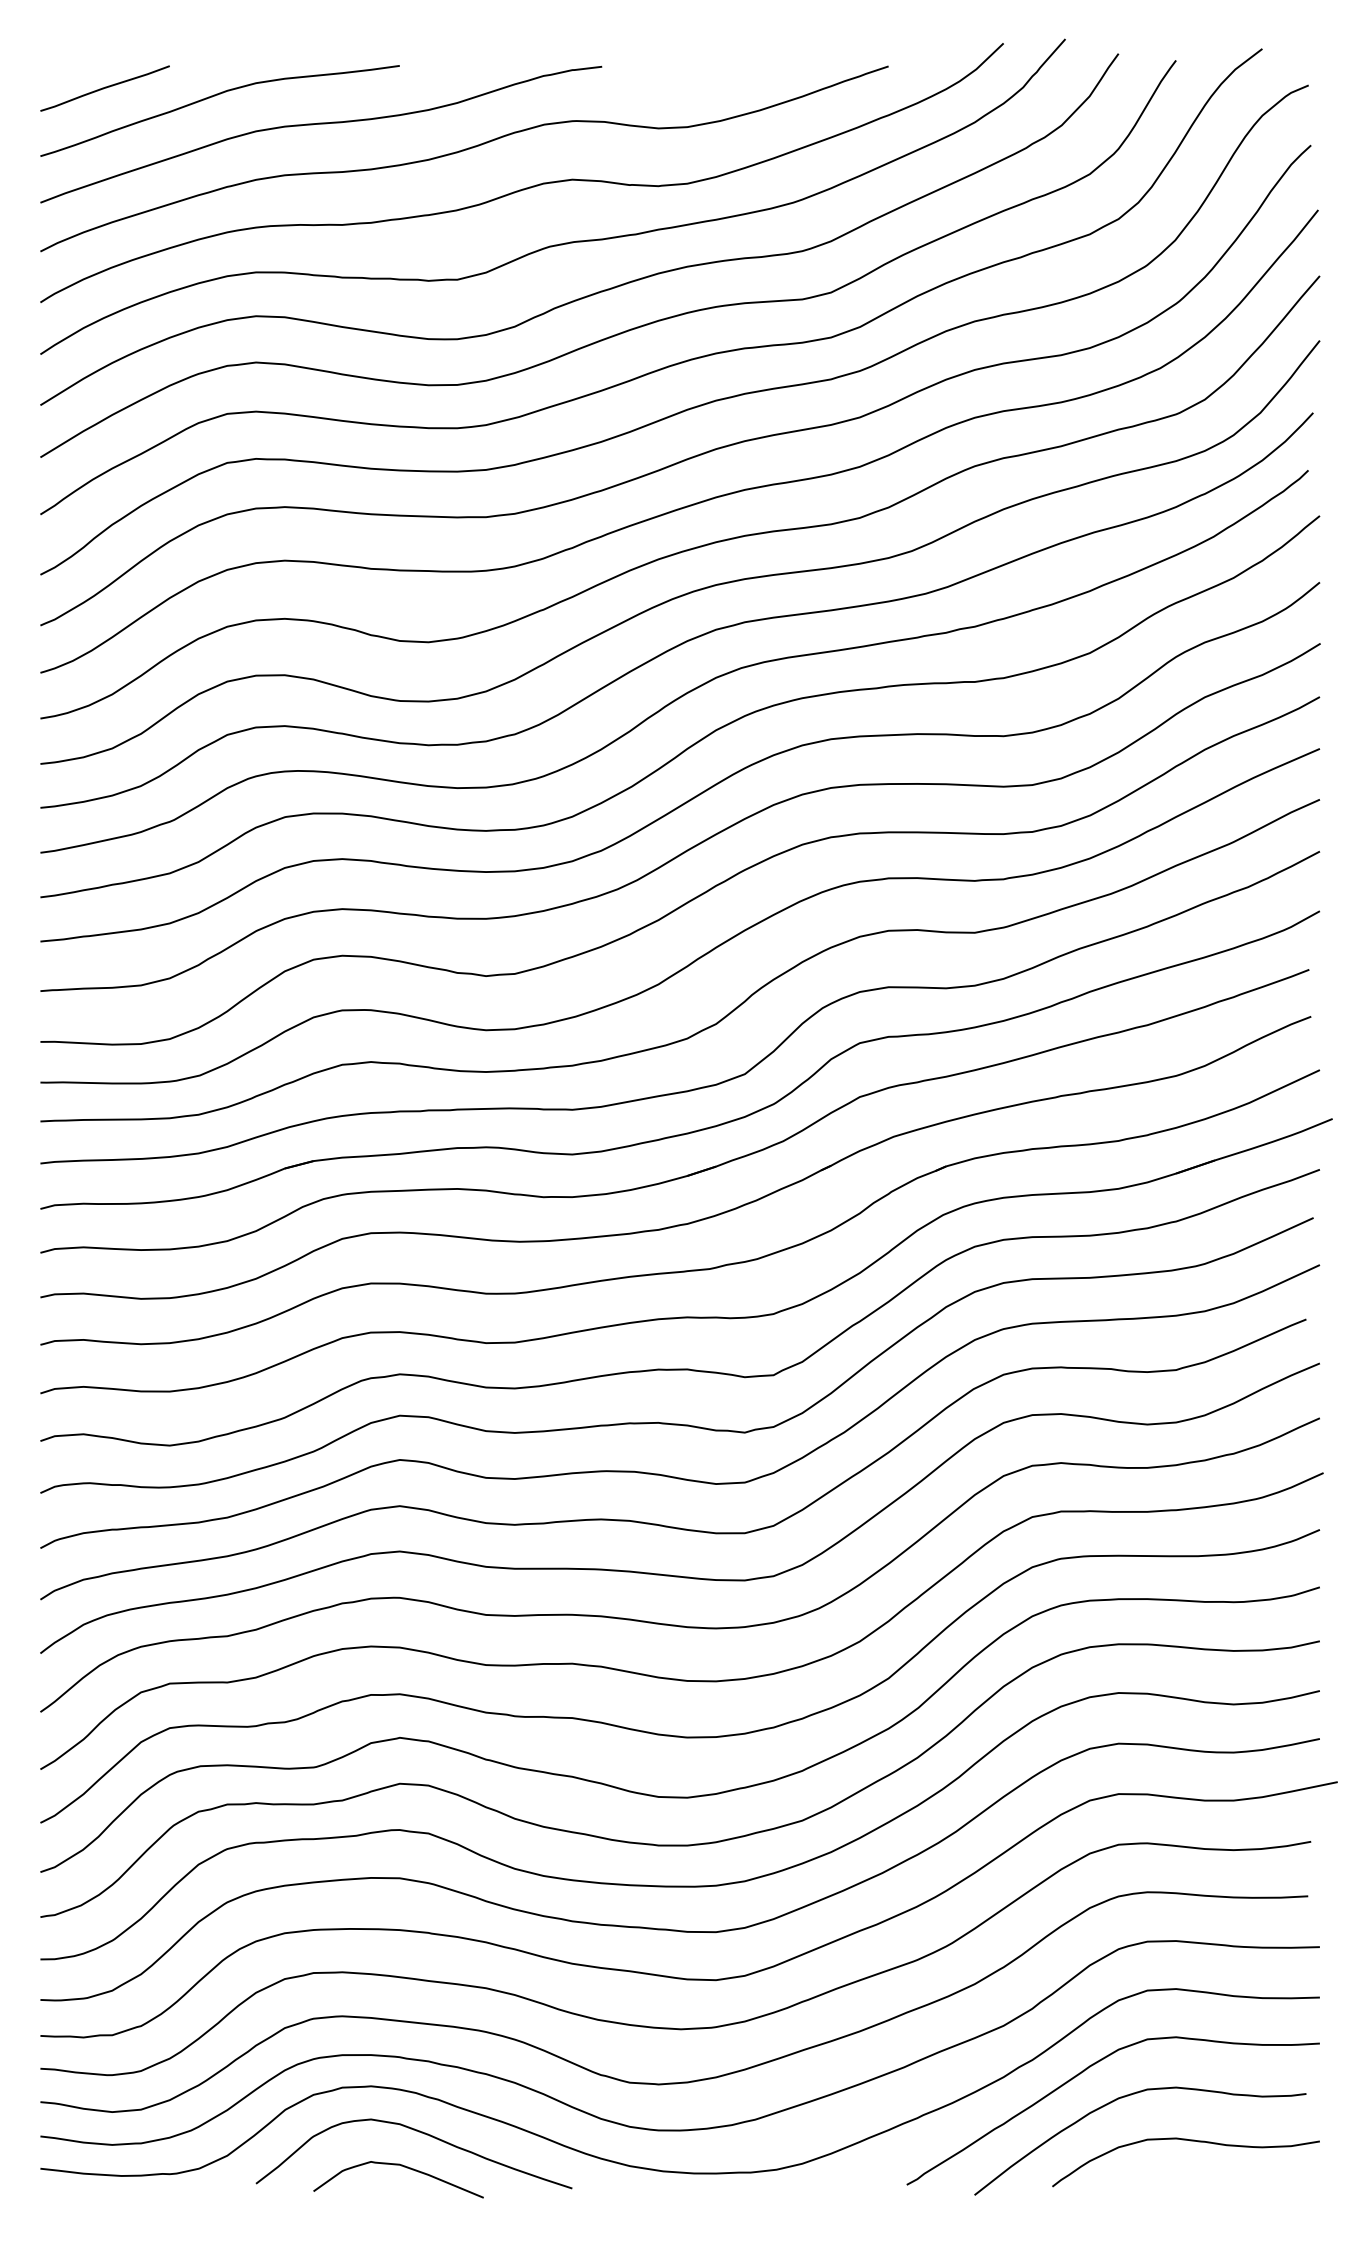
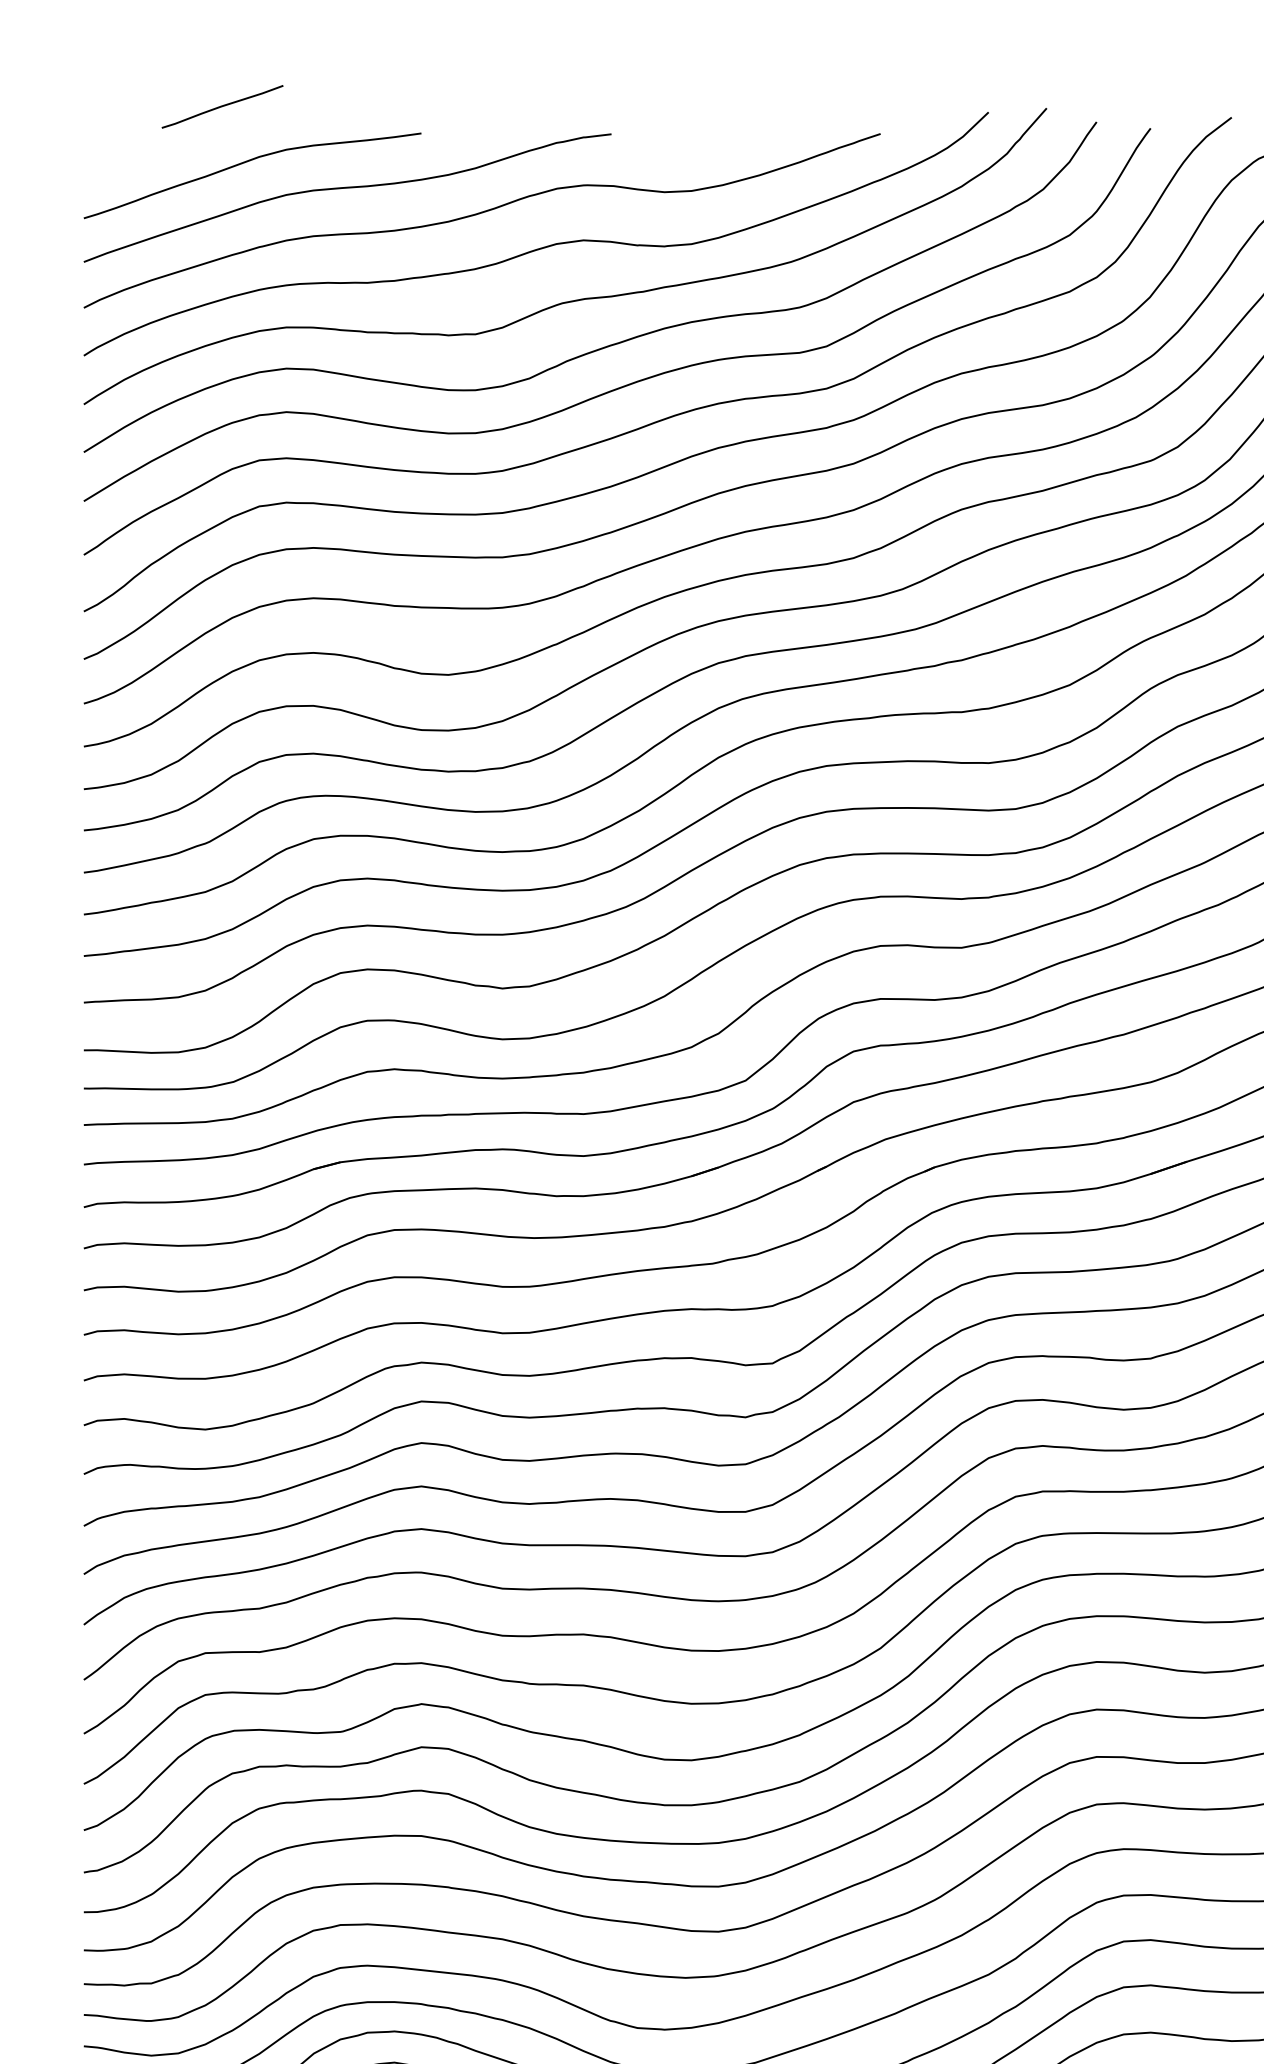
curve: (104, 88) -> (222, 106), moved

